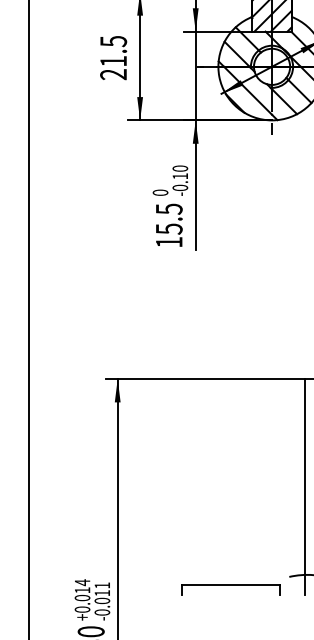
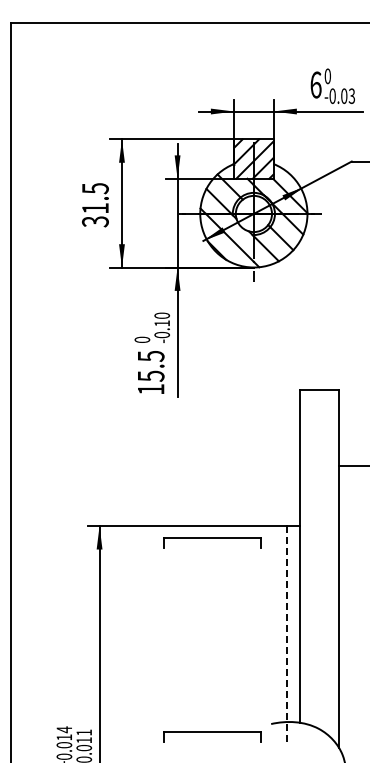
text: (113, 74) -> (95, 221), 21.5 -> 31.5
part: (230, 395) -> (212, 542), added
line: (304, 487) -> (286, 634), solid -> dashed

